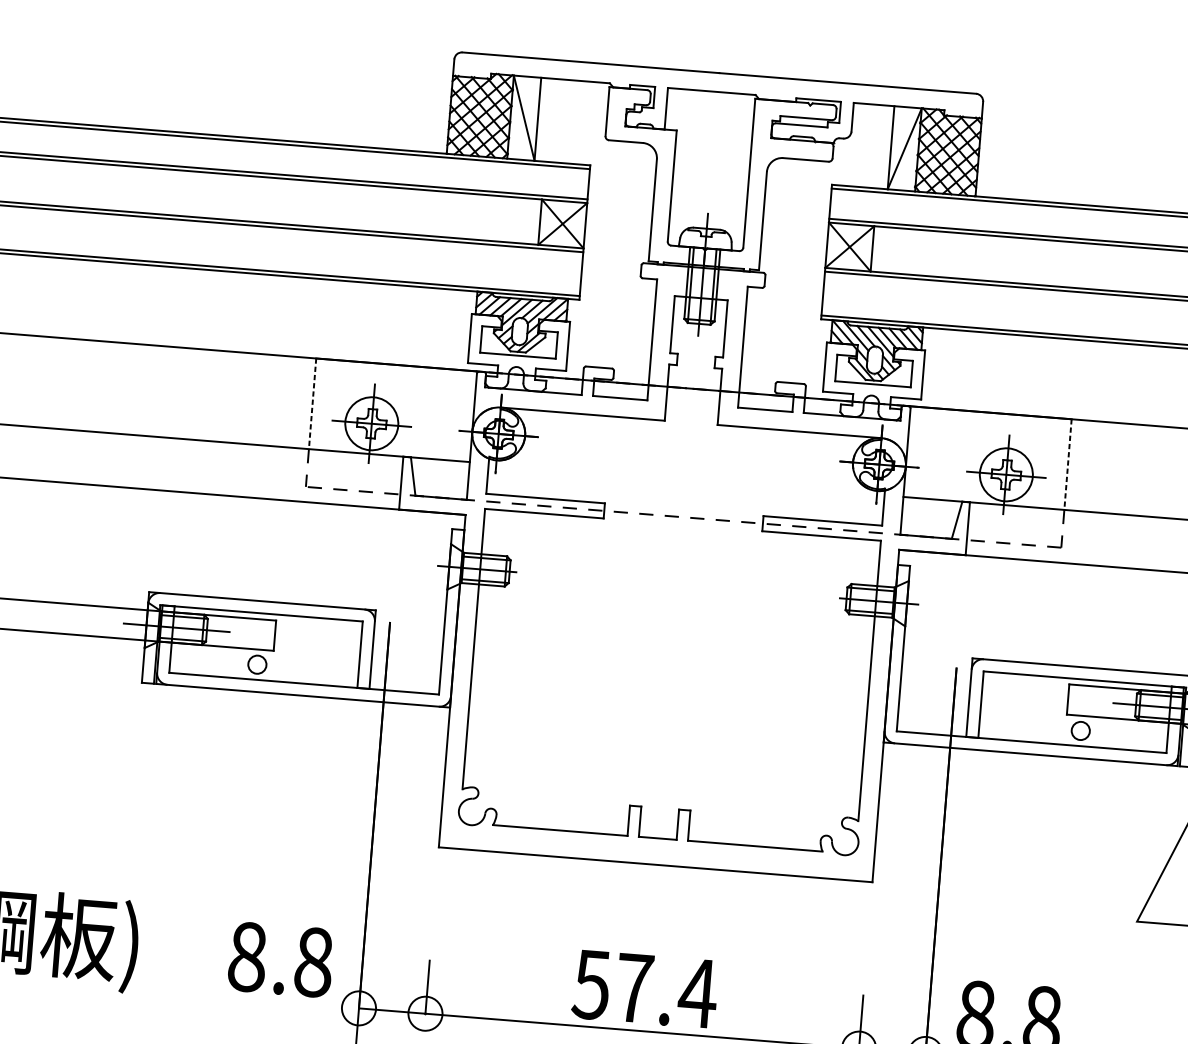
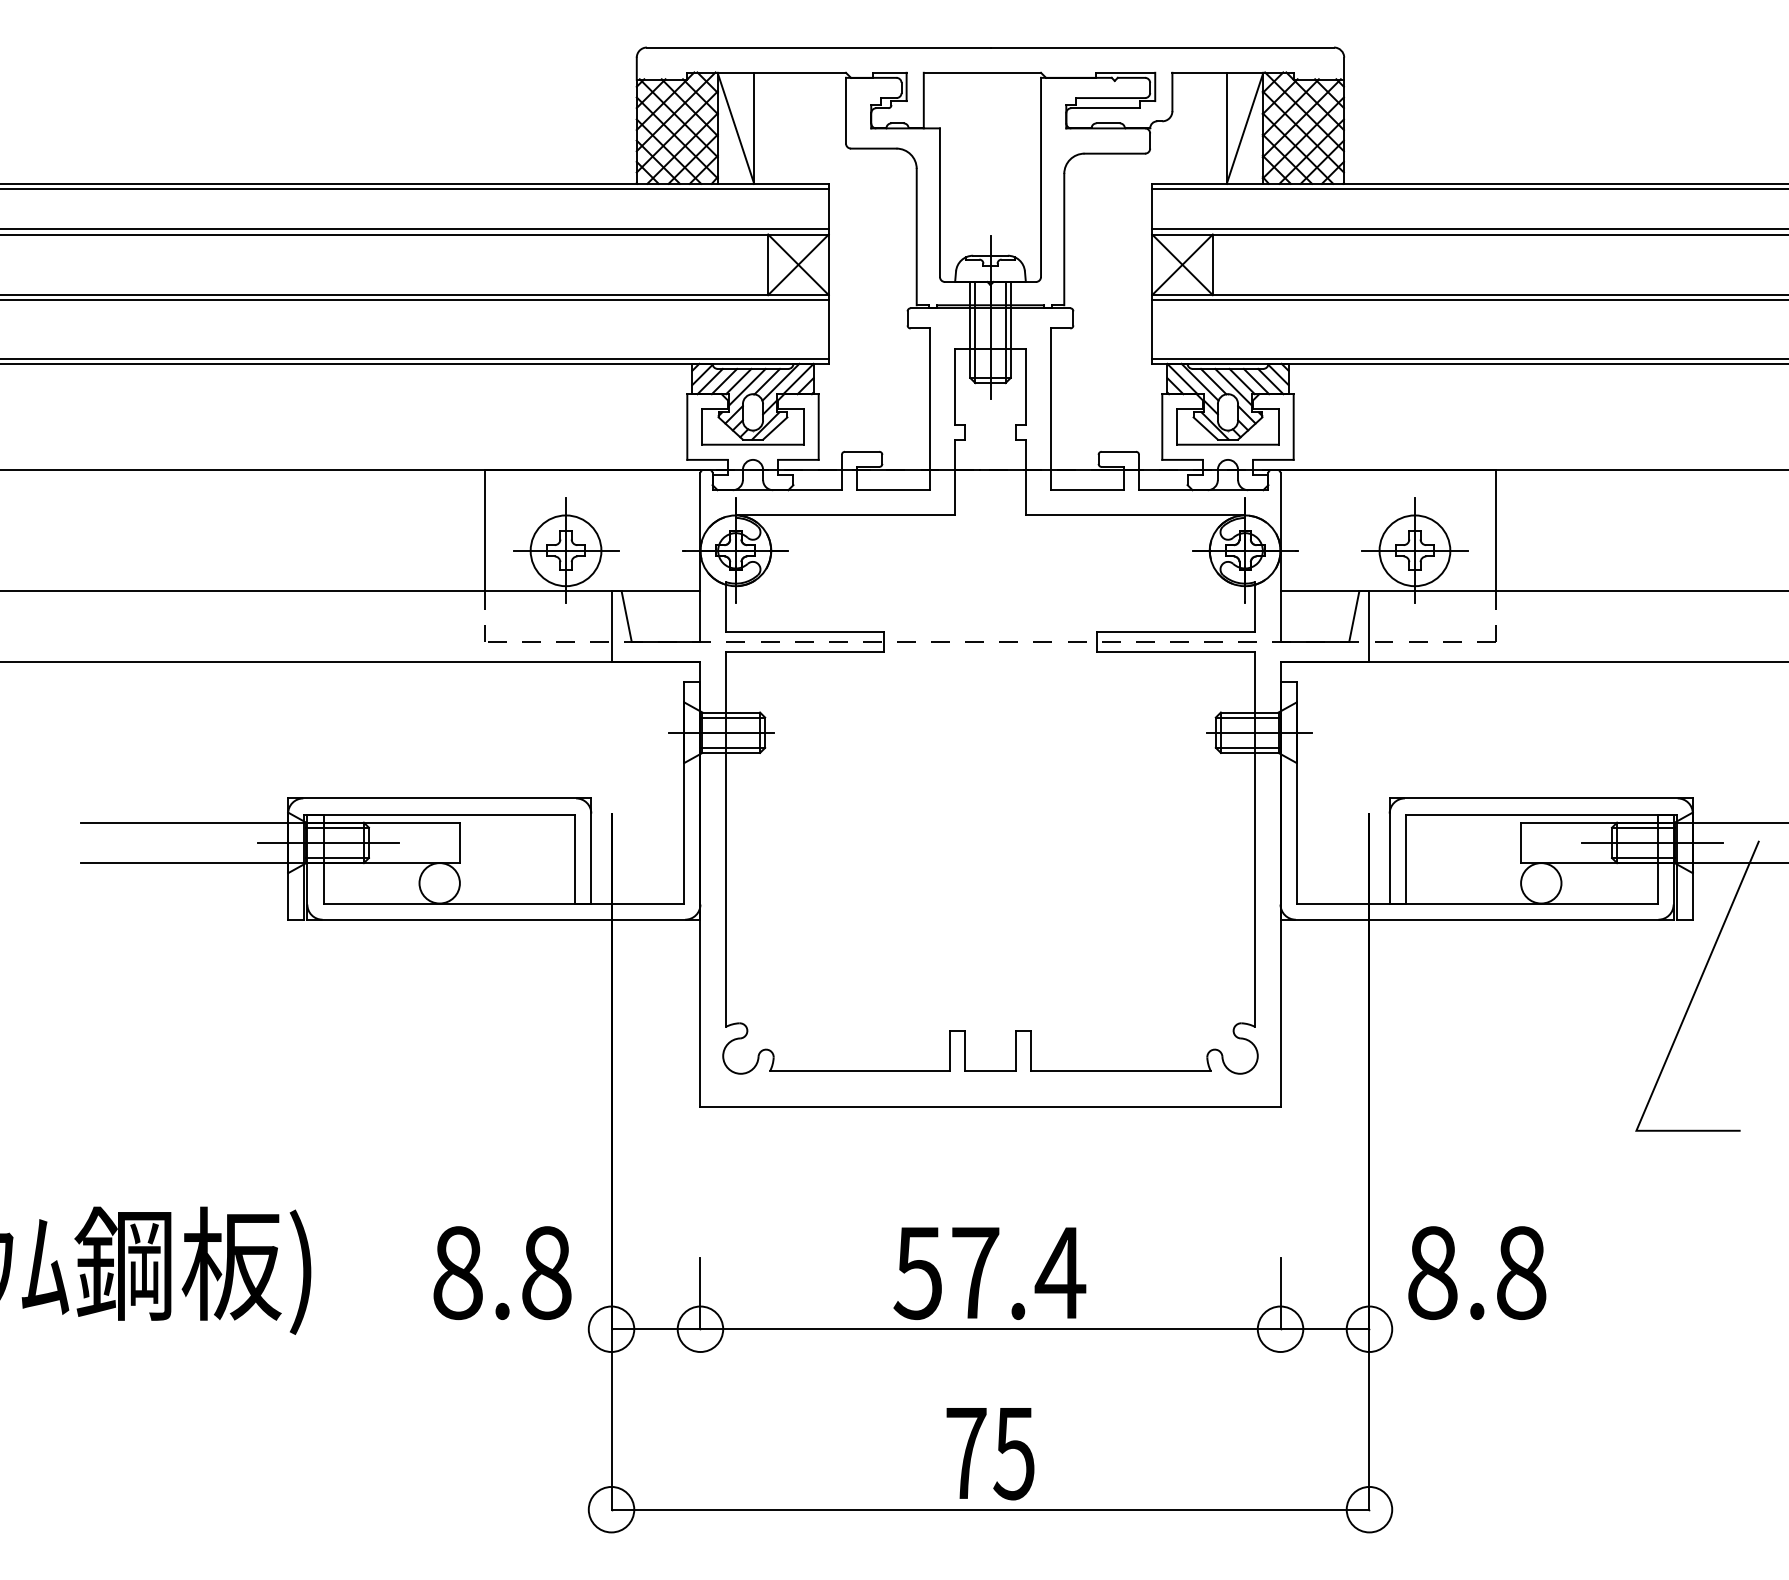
line: (312, 403) -> (485, 530), dashed -> solid
line: (1067, 464) -> (1495, 530), dashed -> solid
circle: (257, 664) -> (439, 883), size x1.67
circle: (1080, 731) -> (1541, 883), size x1.67

